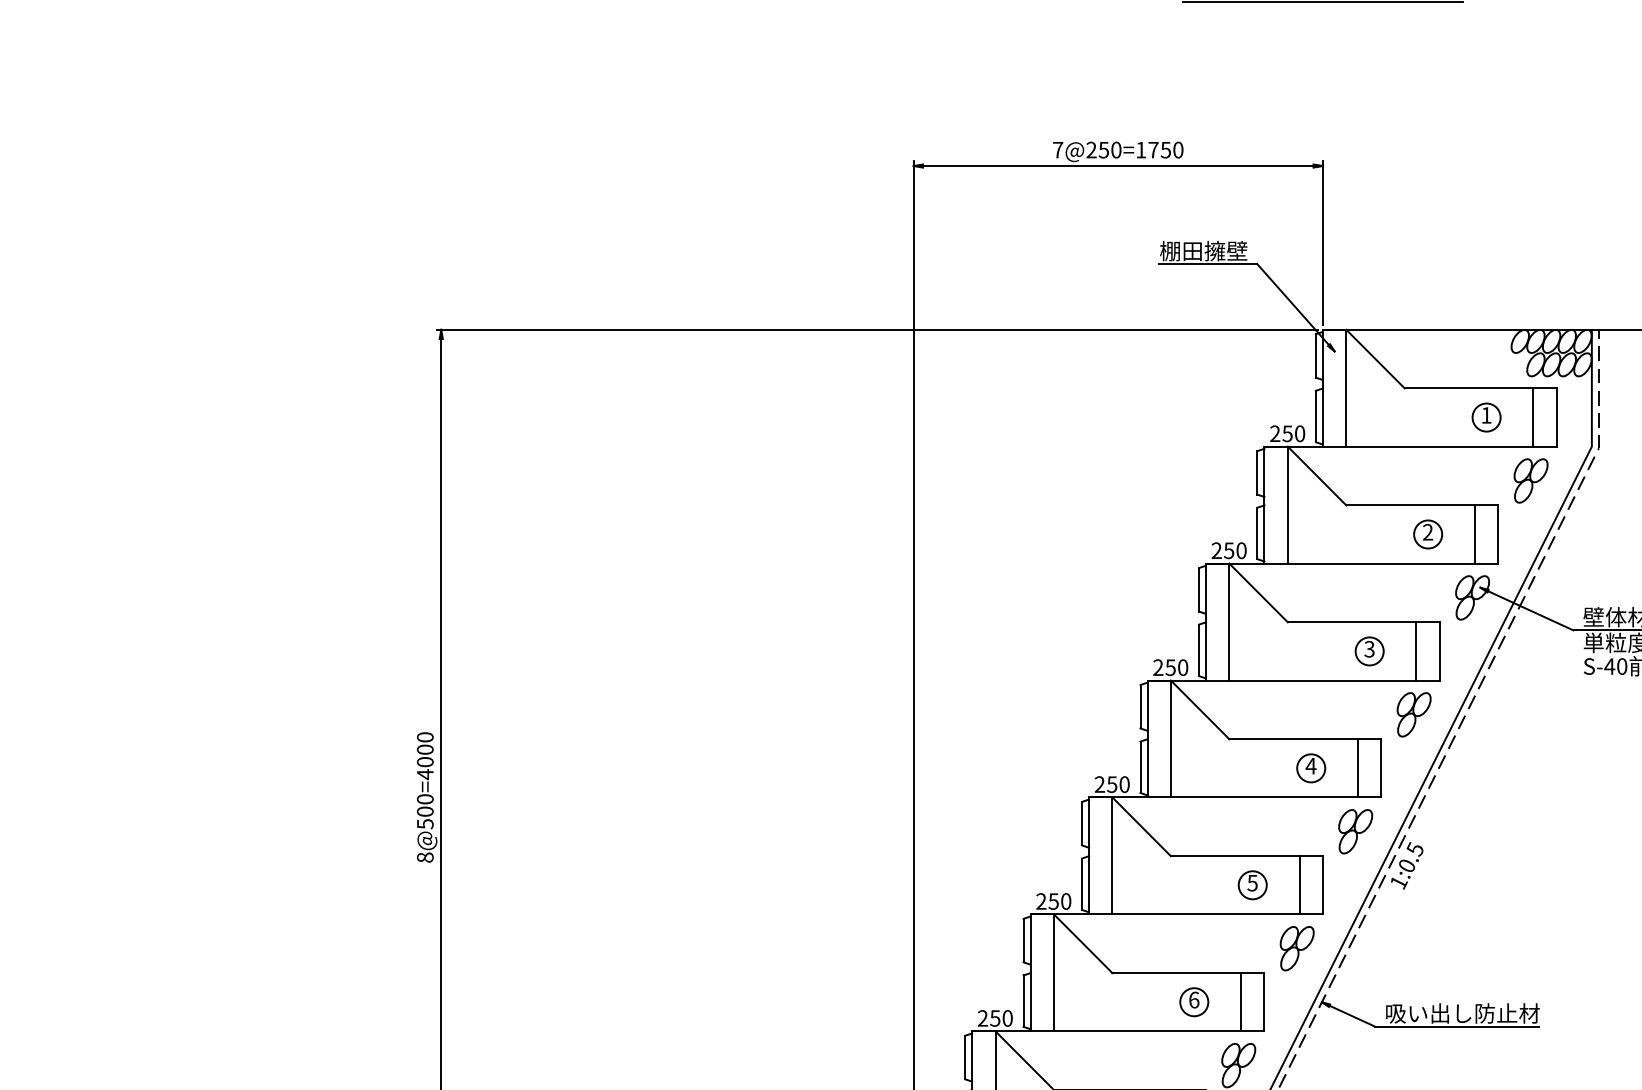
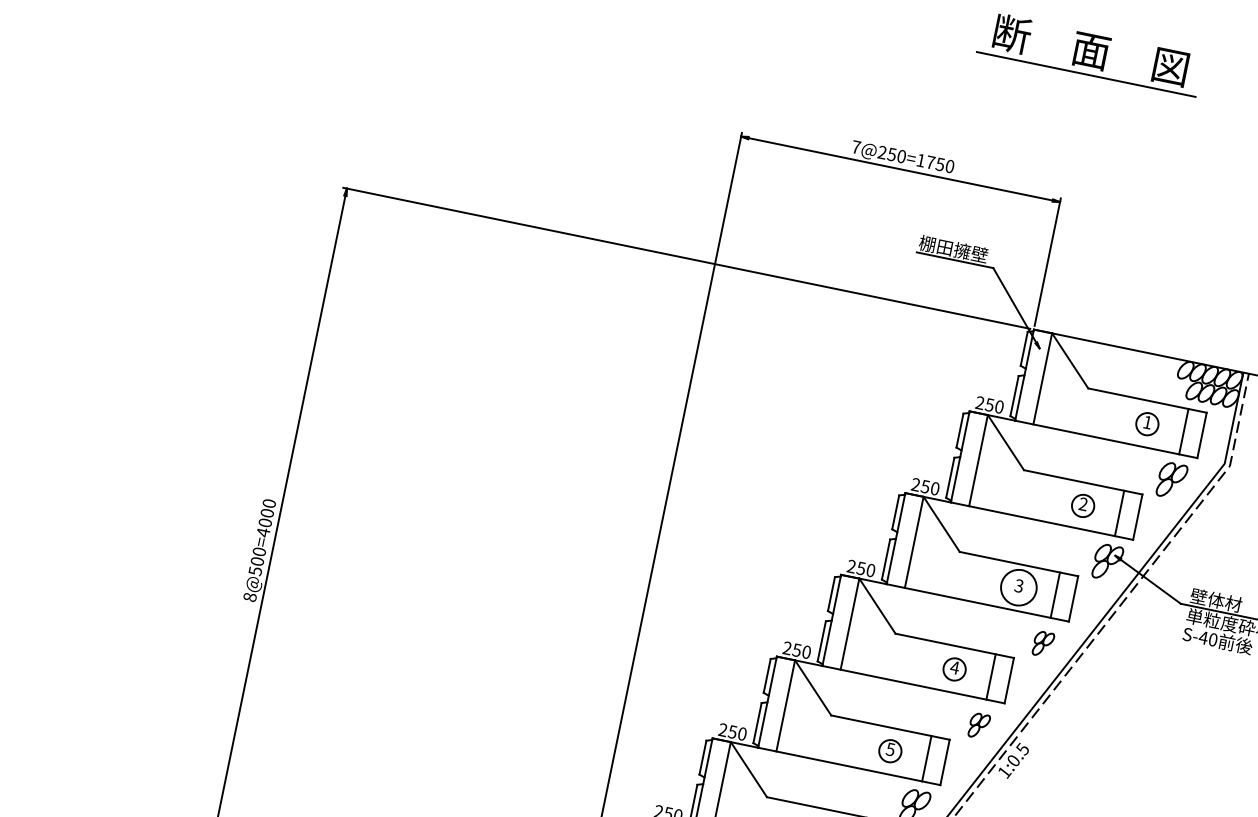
circle: (1369, 651) -> (1018, 587), size x1.6
part: (1413, 714) -> (1042, 643), size x0.7
part: (1355, 831) -> (979, 725), size x0.7

